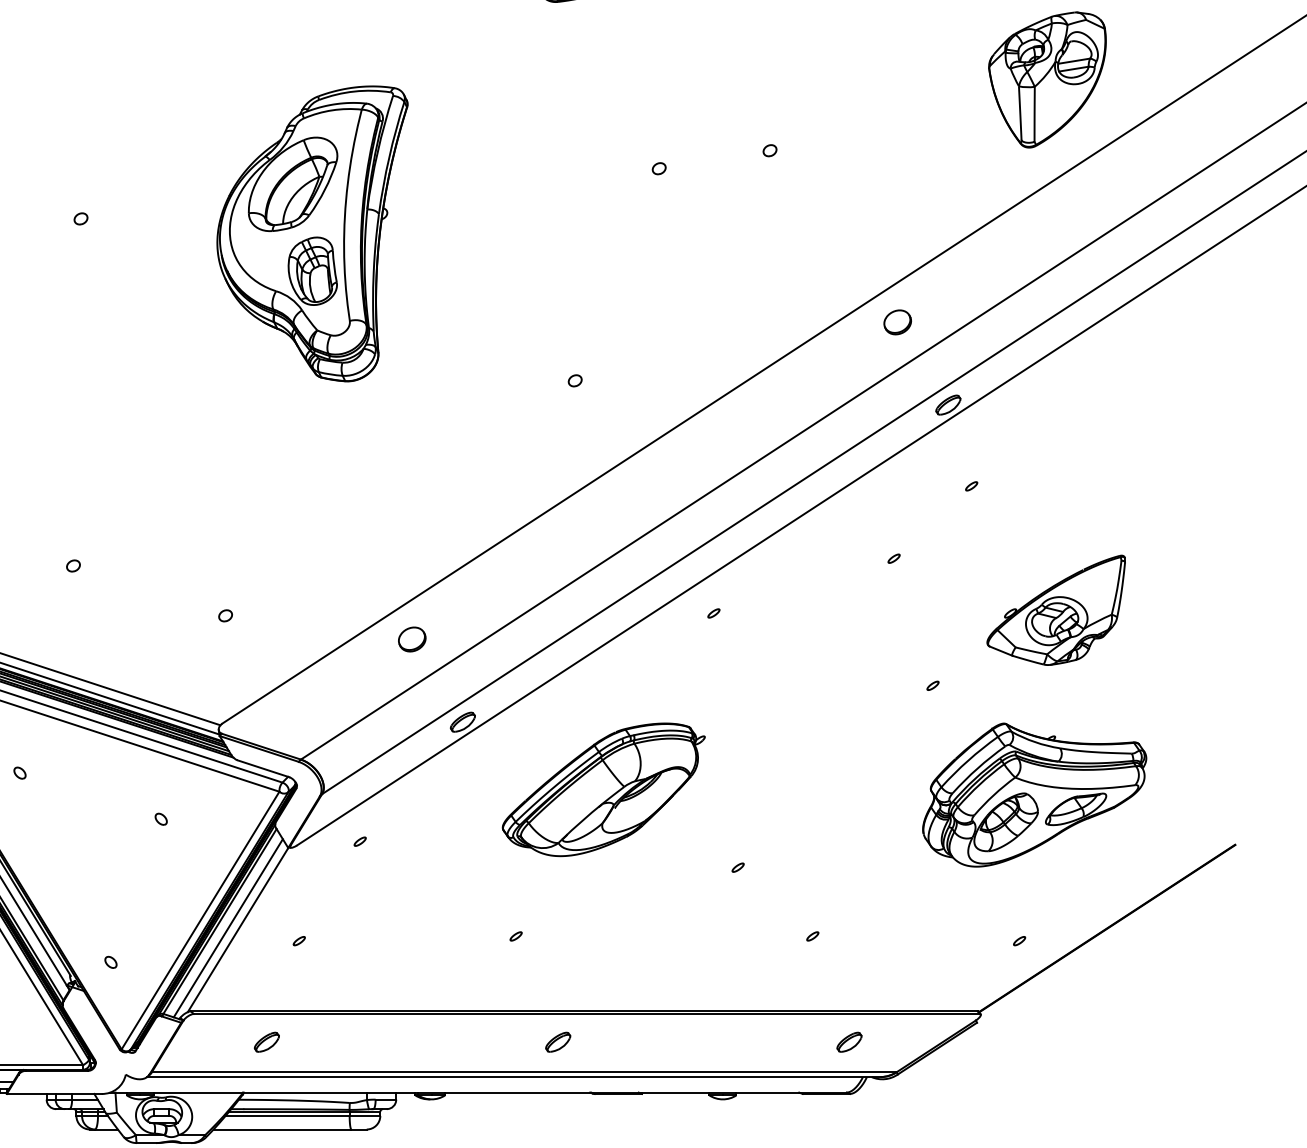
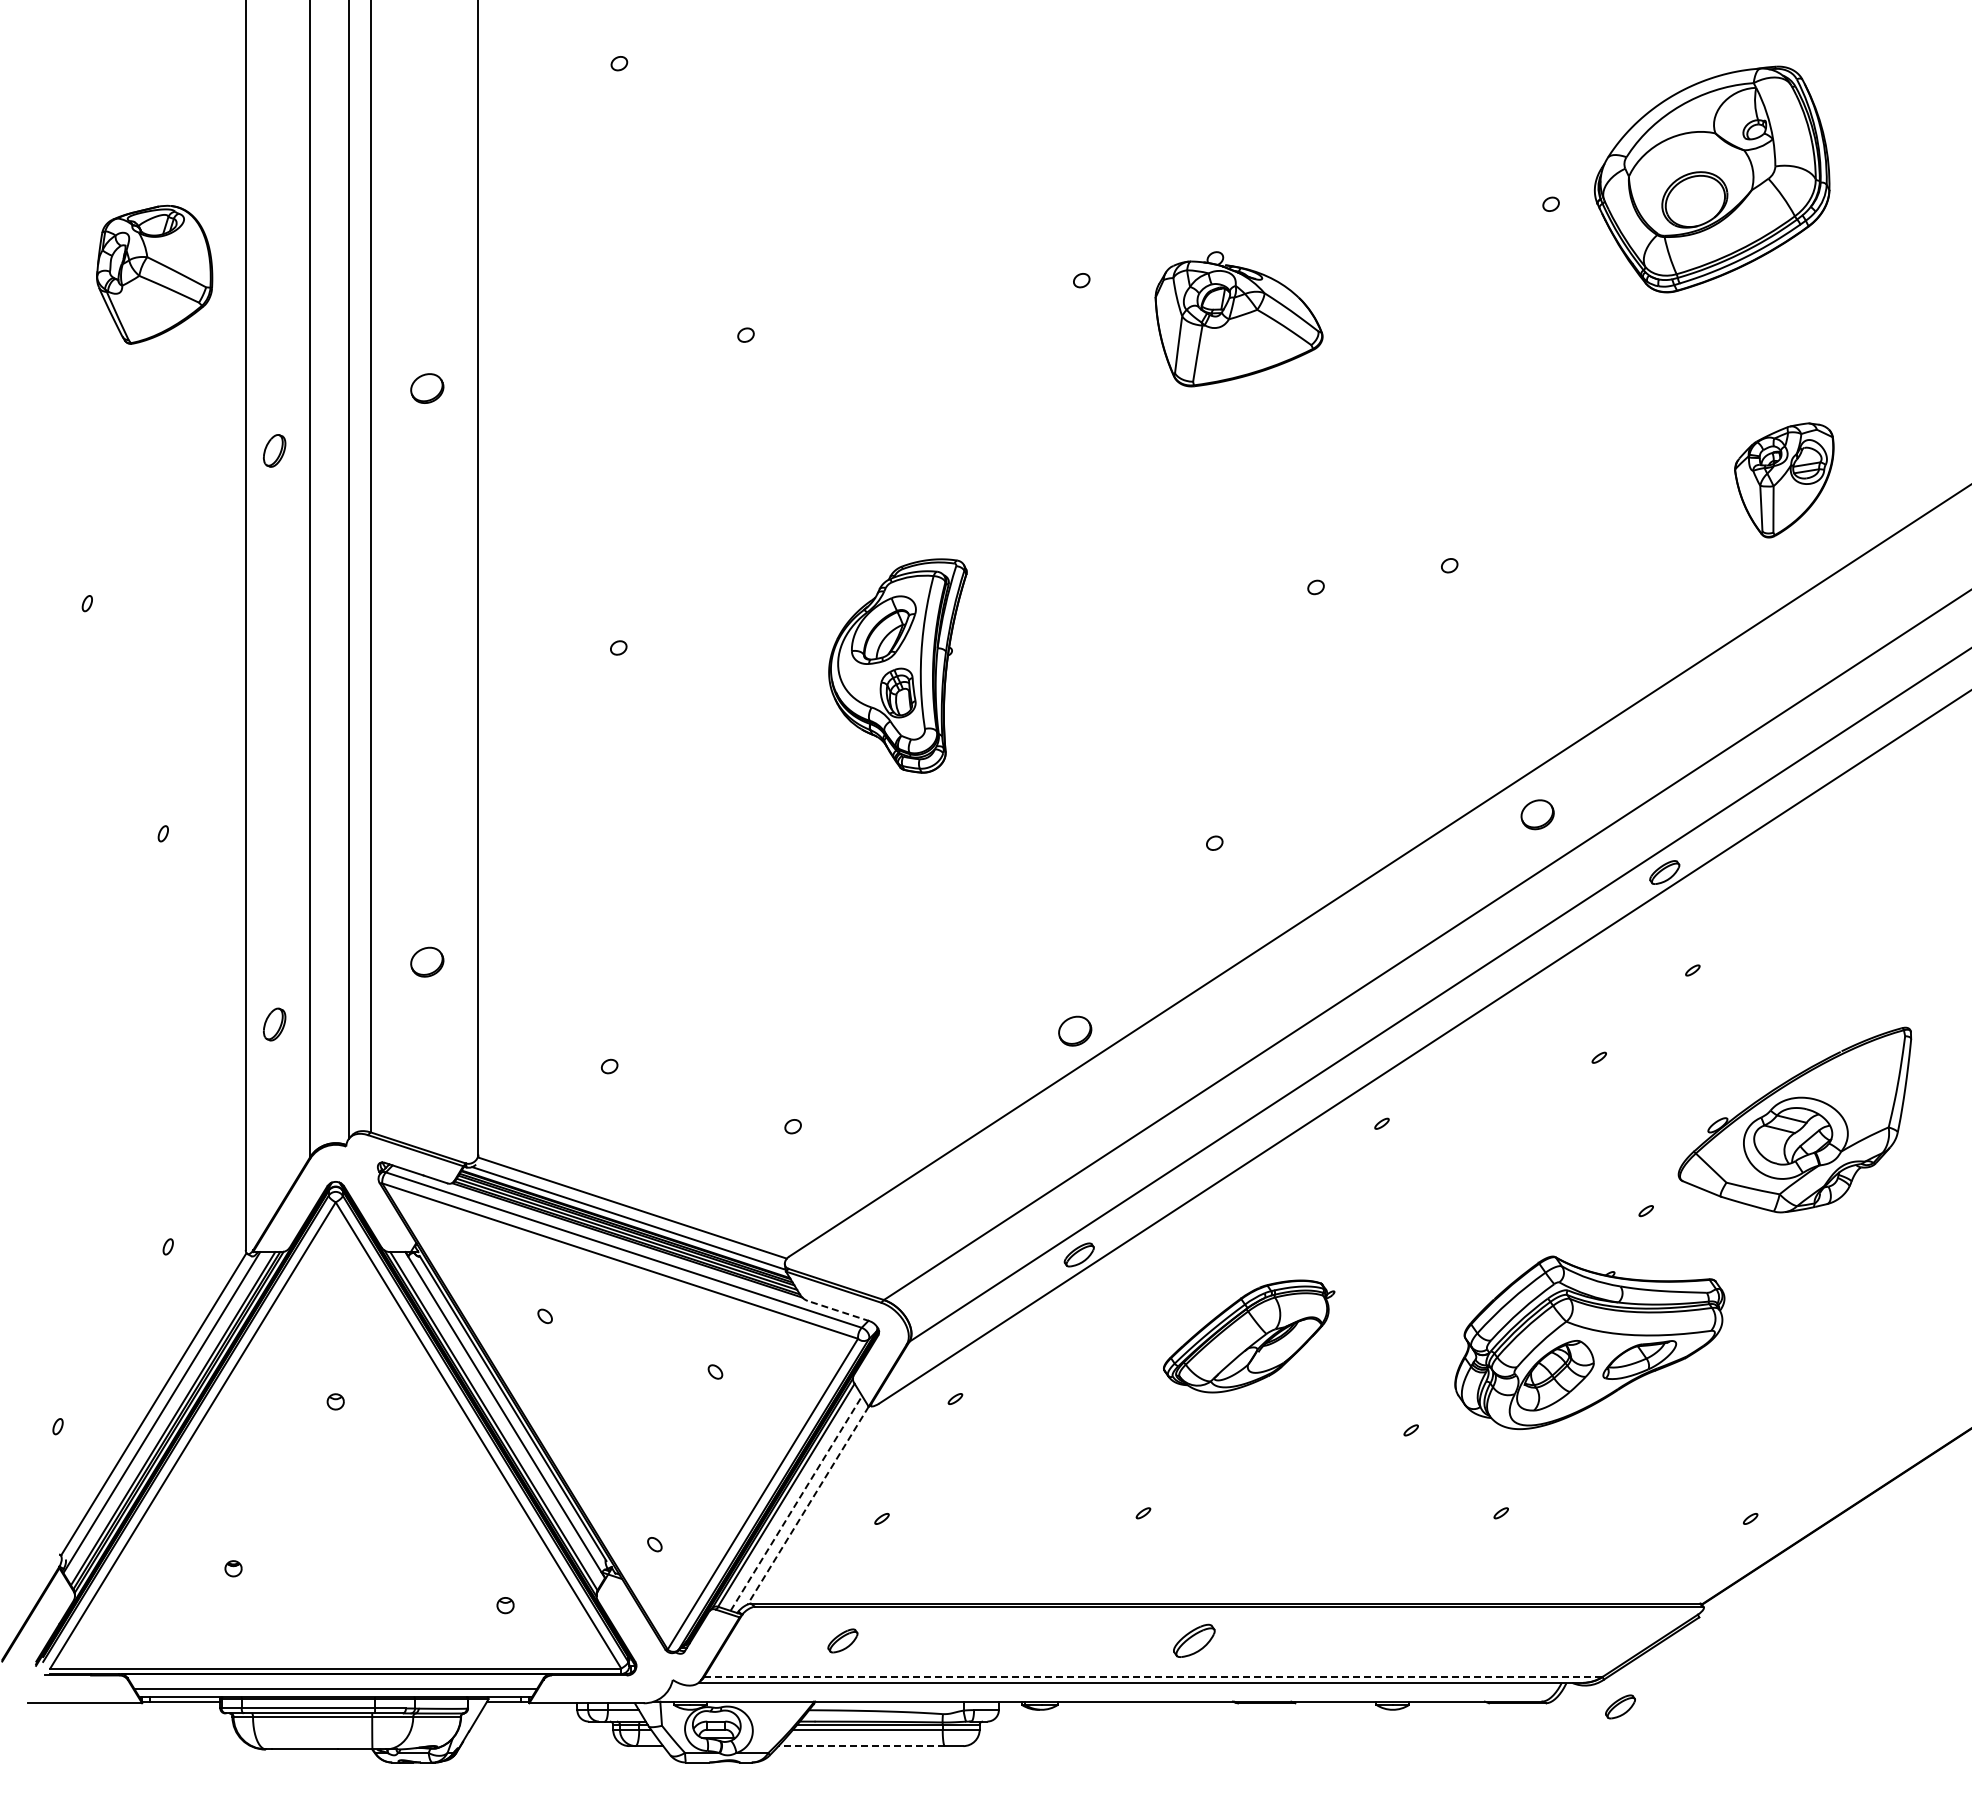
part: (1047, 80) -> (1784, 480), size x0.7
part: (312, 233) -> (897, 665), size x0.6
part: (897, 322) -> (1537, 814), moved
part: (1055, 609) -> (1794, 1119), size x1.4
part: (412, 638) -> (1075, 1030), moved
line: (263, 769) -> (838, 1311), solid -> dashed
part: (603, 789) -> (1248, 1336), size x0.7
part: (1034, 794) -> (1589, 1342), moved
line: (228, 928) -> (796, 1503), solid -> dashed
line: (237, 929) -> (807, 1505), solid -> dashed
part: (557, 1041) -> (1193, 1640), size x1.4
part: (849, 1041) -> (1620, 1706), moved
line: (524, 1071) -> (1153, 1676), solid -> dashed
line: (282, 1129) -> (861, 1746), solid -> dashed

